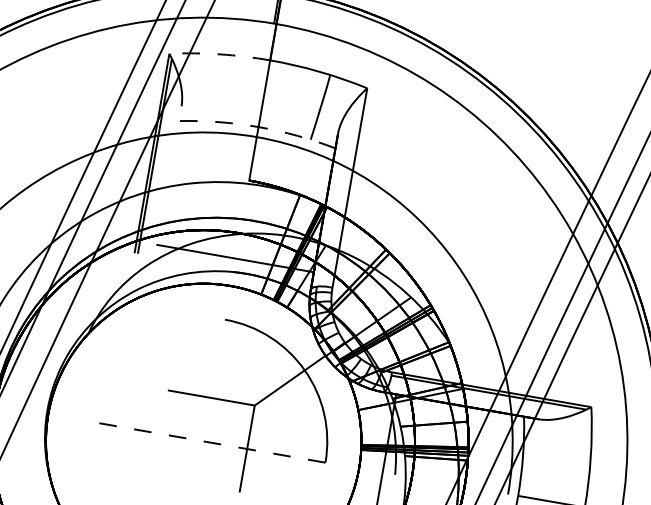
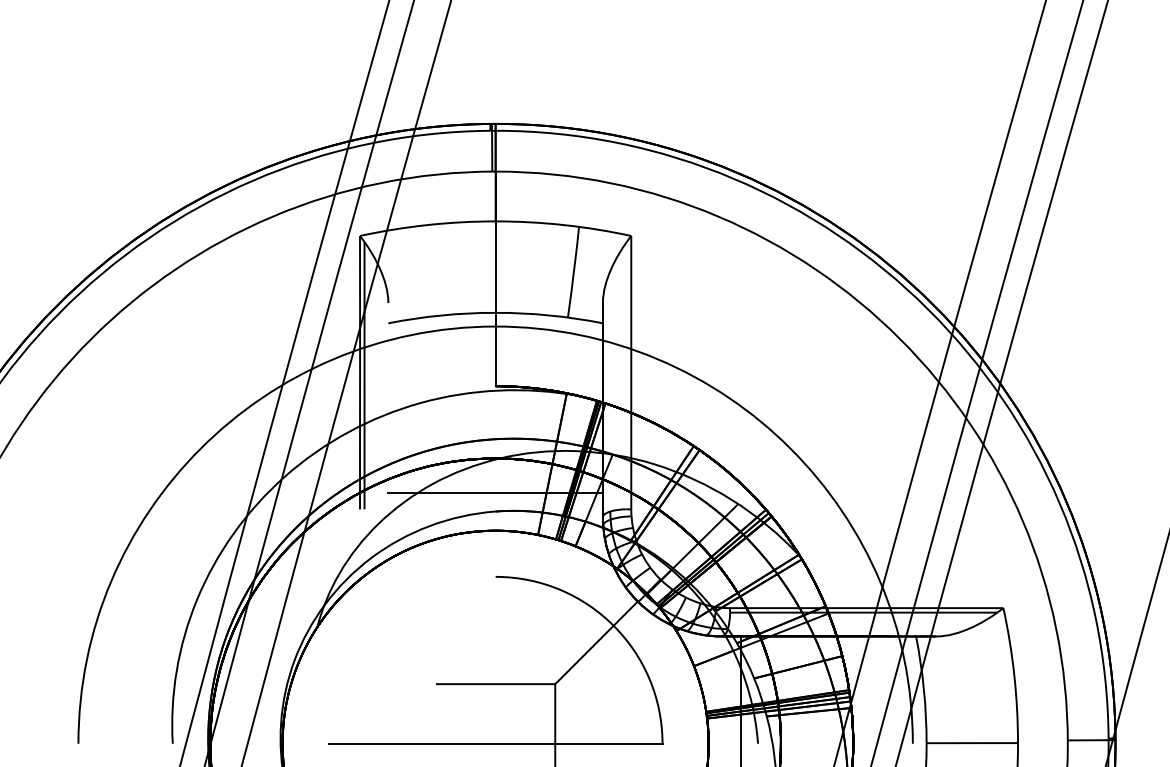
arc: (219, 54) -> (427, 225), dashed -> solid
arc: (258, 126) -> (495, 312), dashed -> solid
line: (203, 441) -> (495, 743), dashed -> solid

